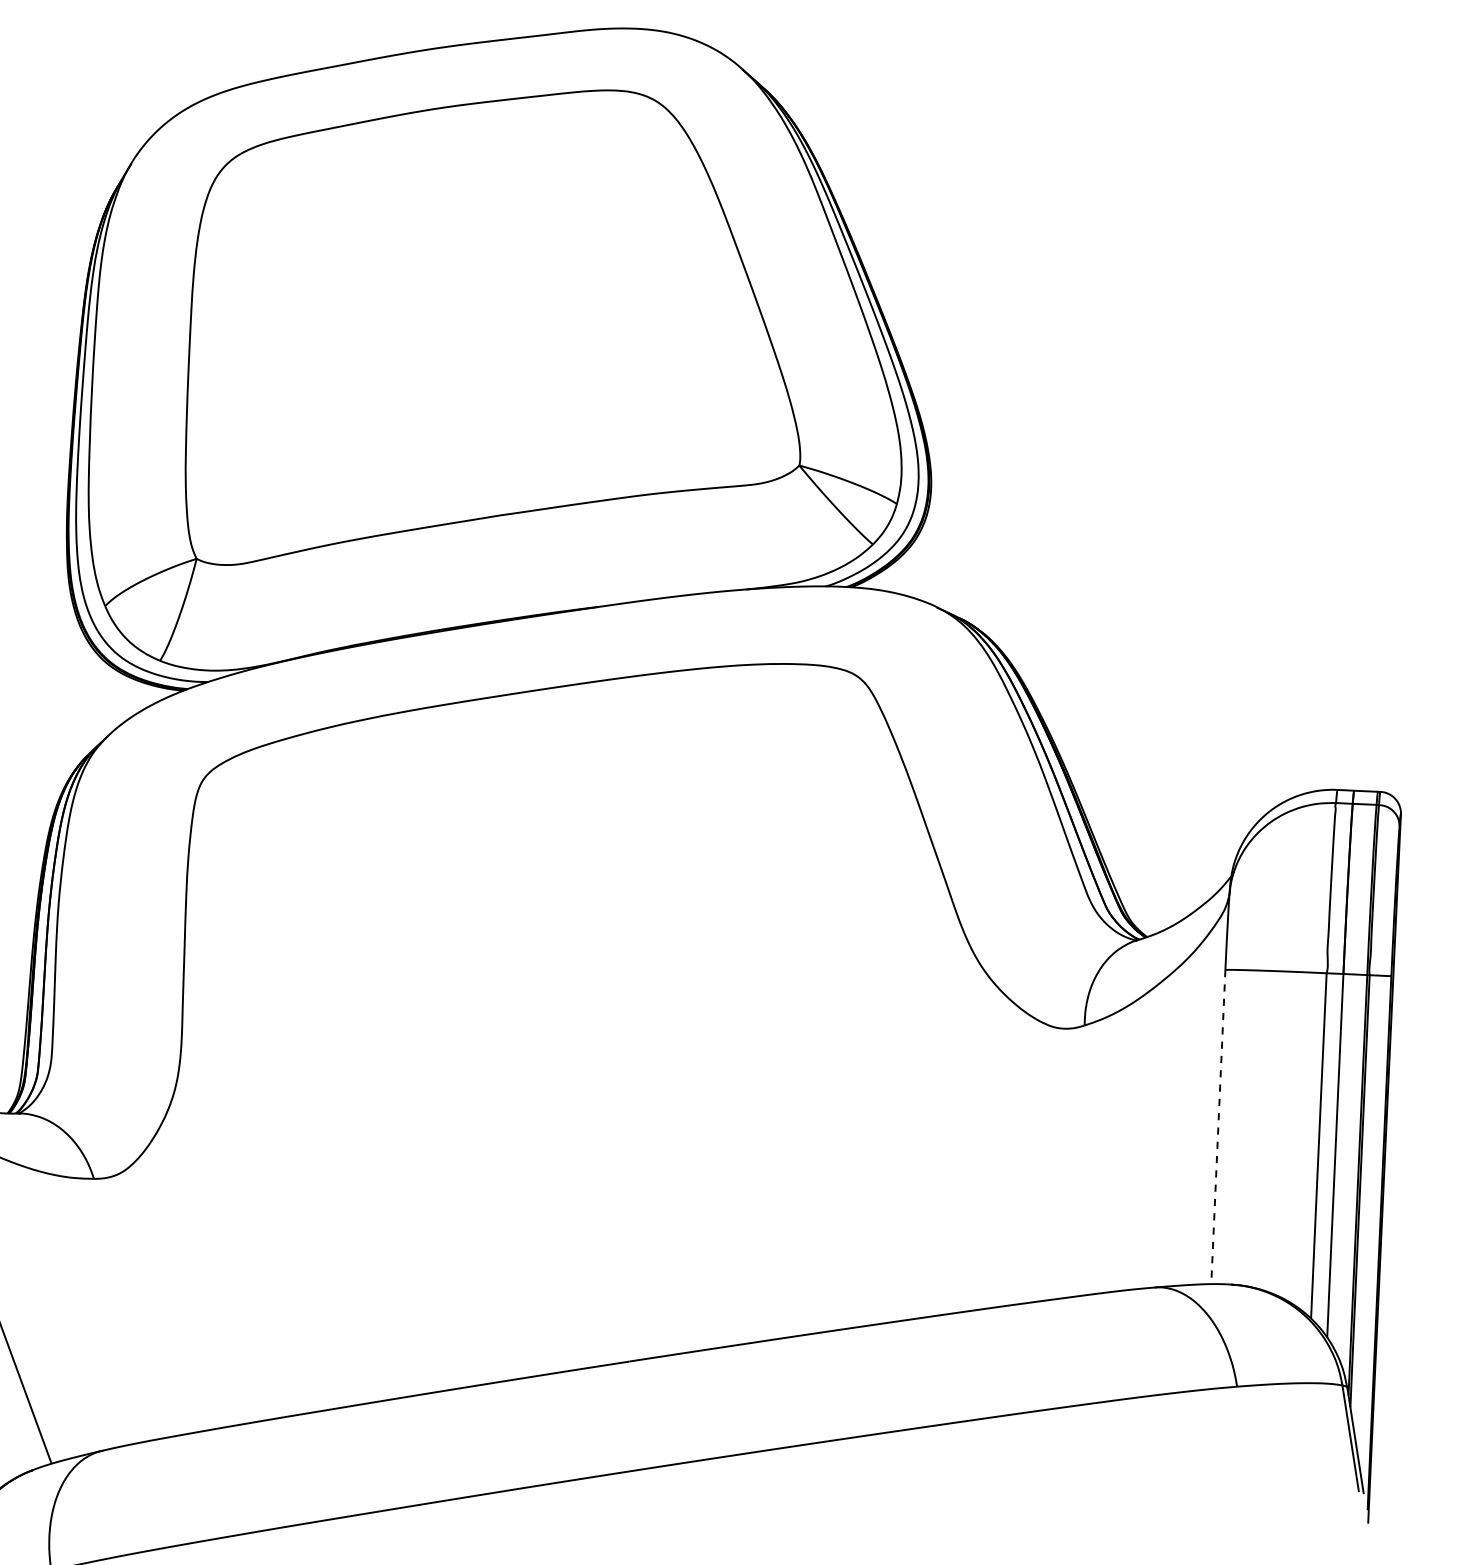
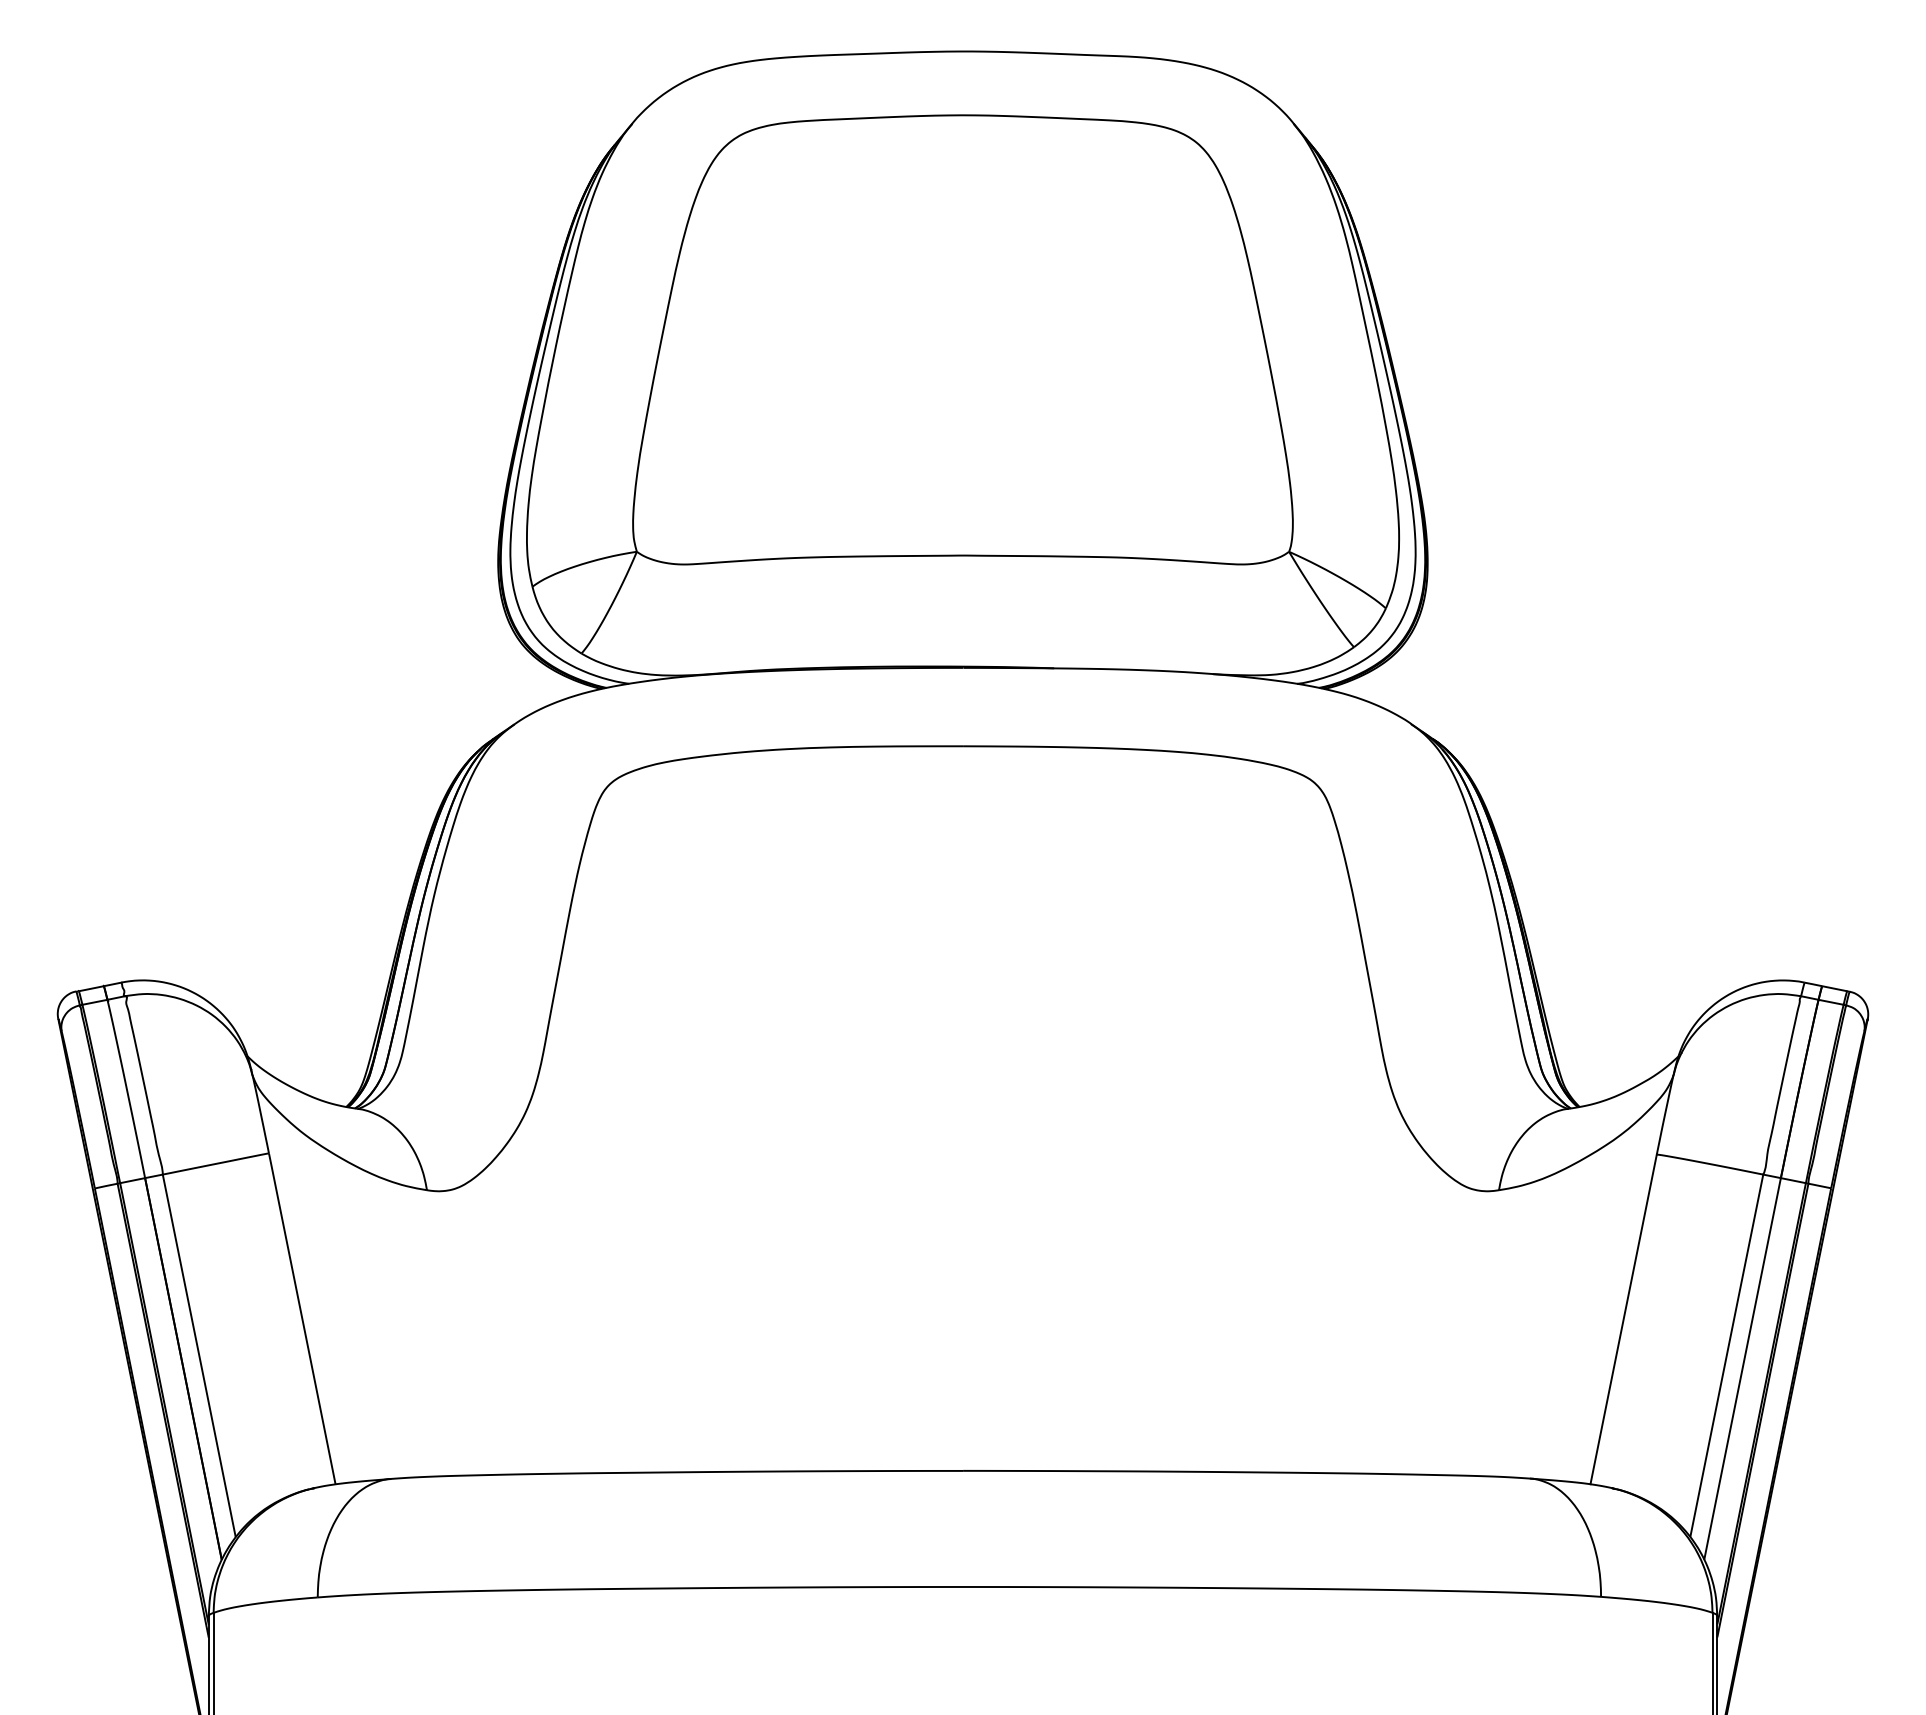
line: (1218, 1127) -> (1623, 1319), dashed -> solid

